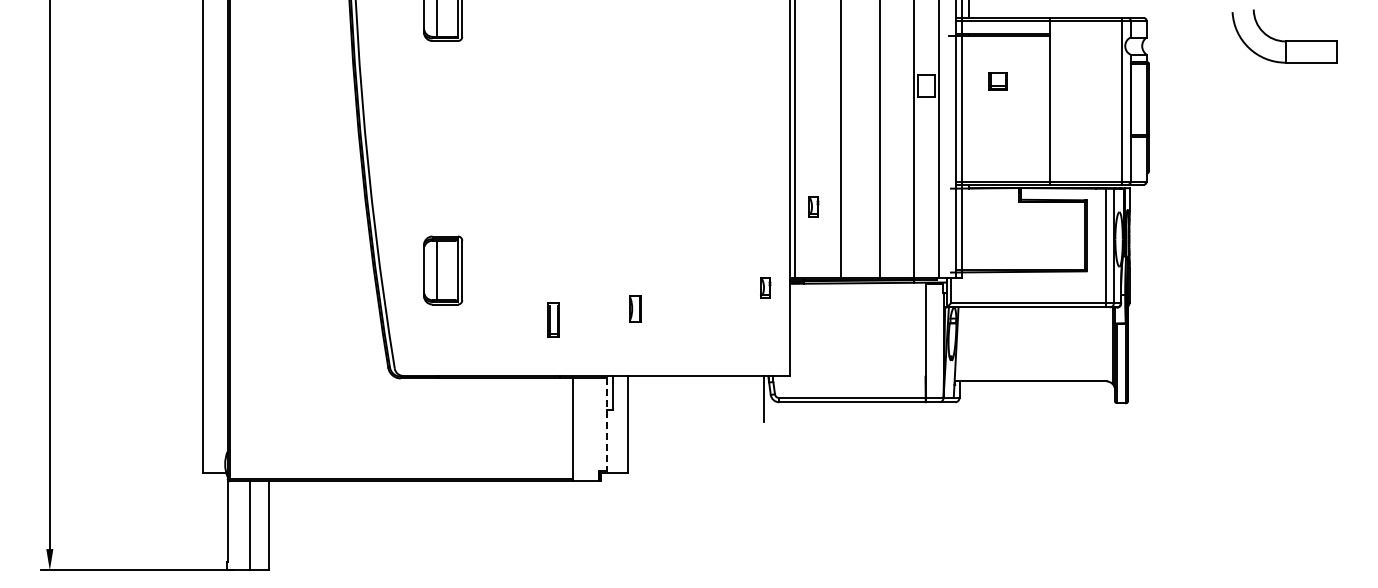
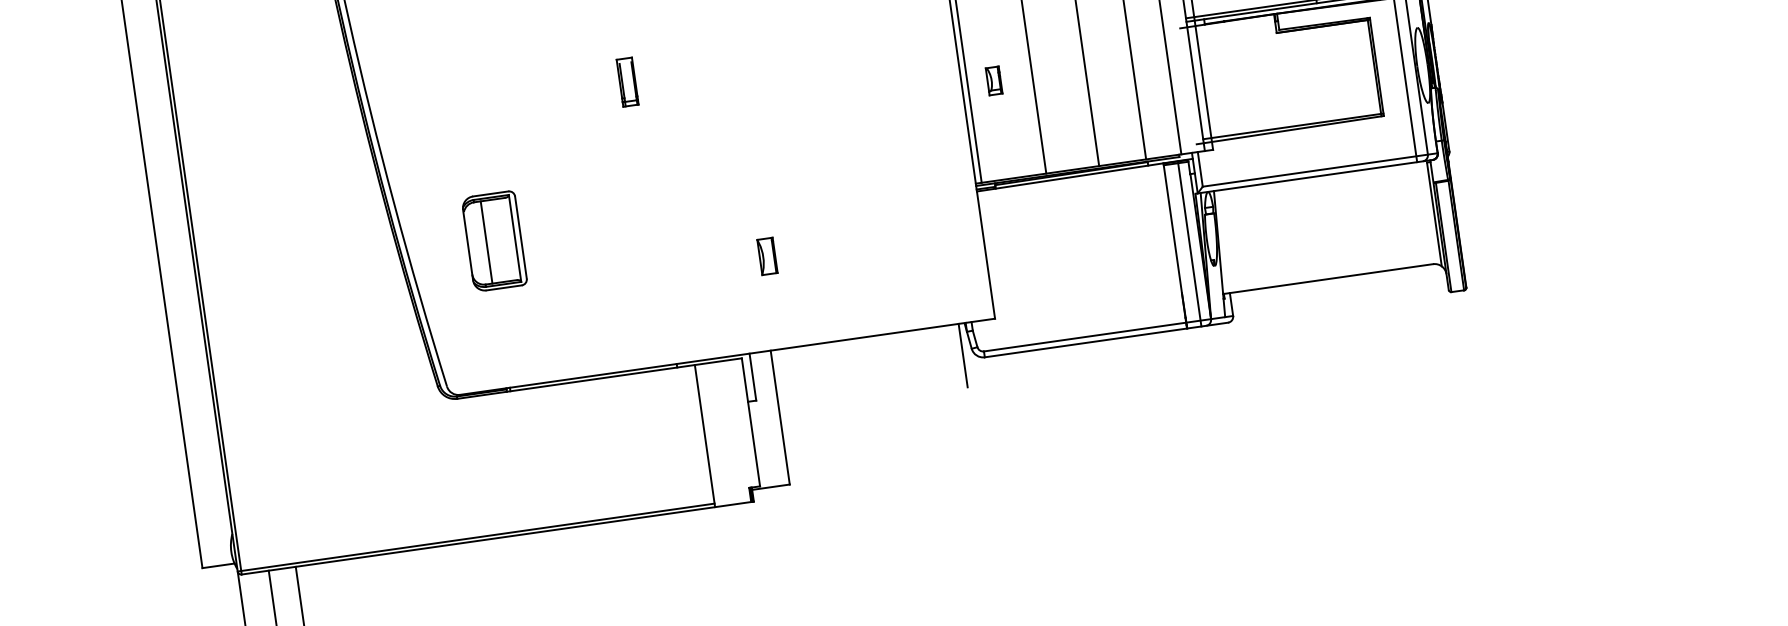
part: (765, 287) -> (943, 201), removed
part: (553, 319) -> (627, 81), moved
line: (935, 342) -> (1189, 243), added
line: (606, 425) -> (750, 423), dashed -> solid

